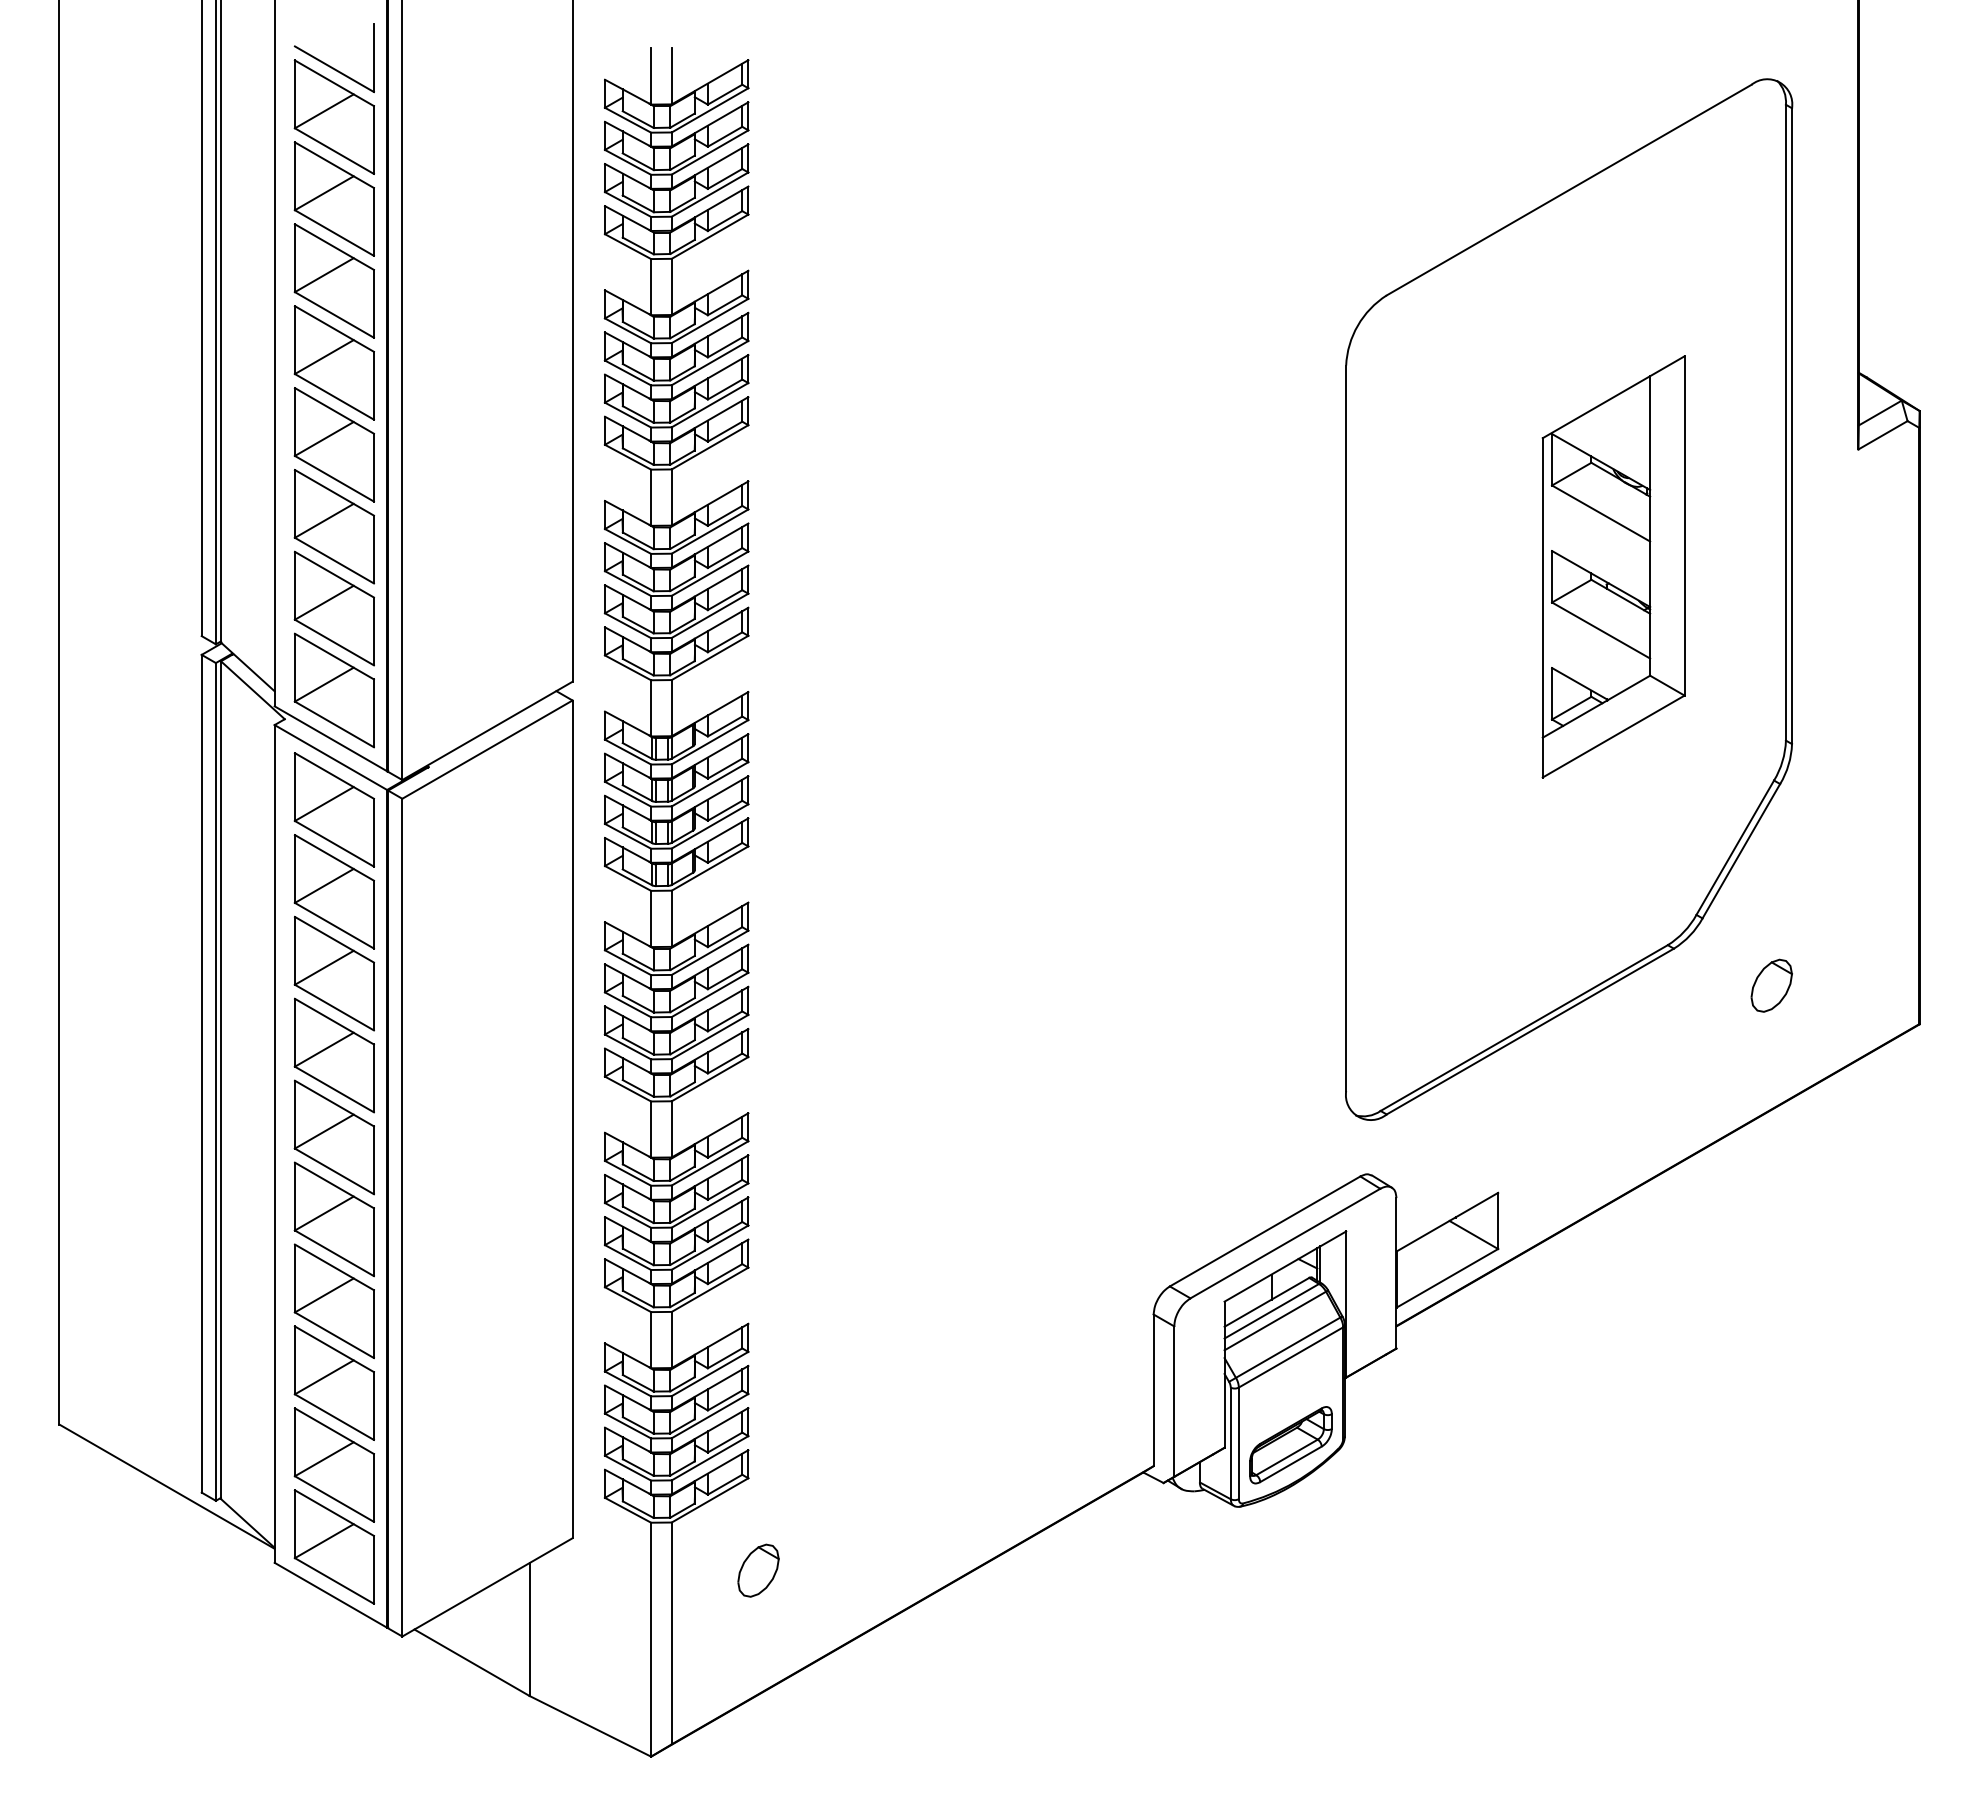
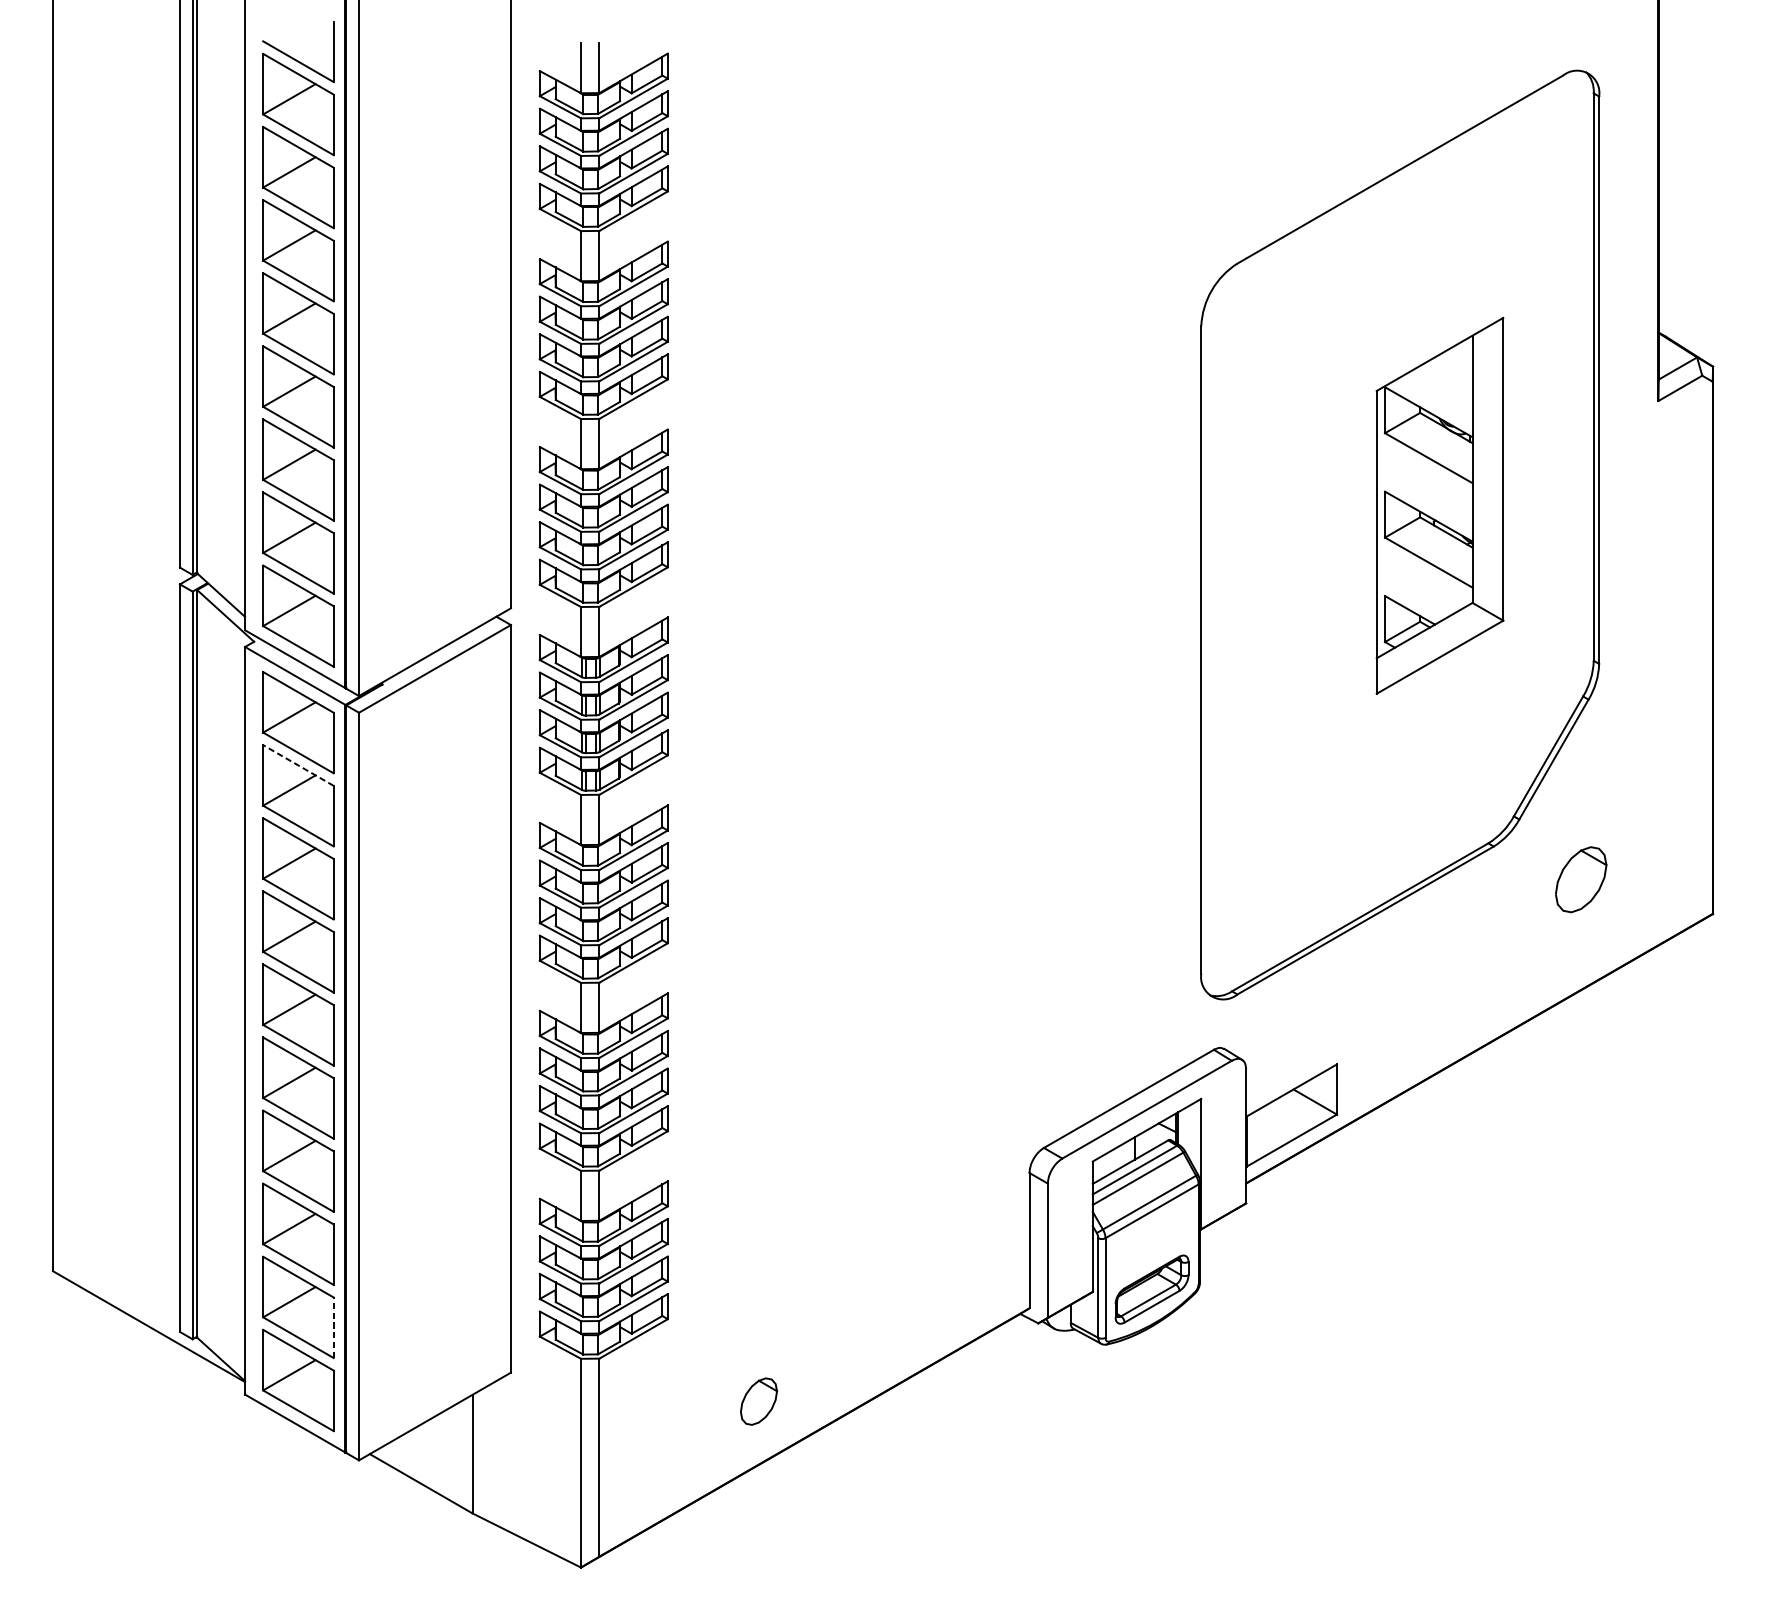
line: (334, 857) -> (298, 765), solid -> dashed
part: (1771, 985) -> (1580, 879), size x1.4
line: (373, 1487) -> (333, 1327), solid -> dashed
part: (758, 1570) -> (758, 1401), moved

